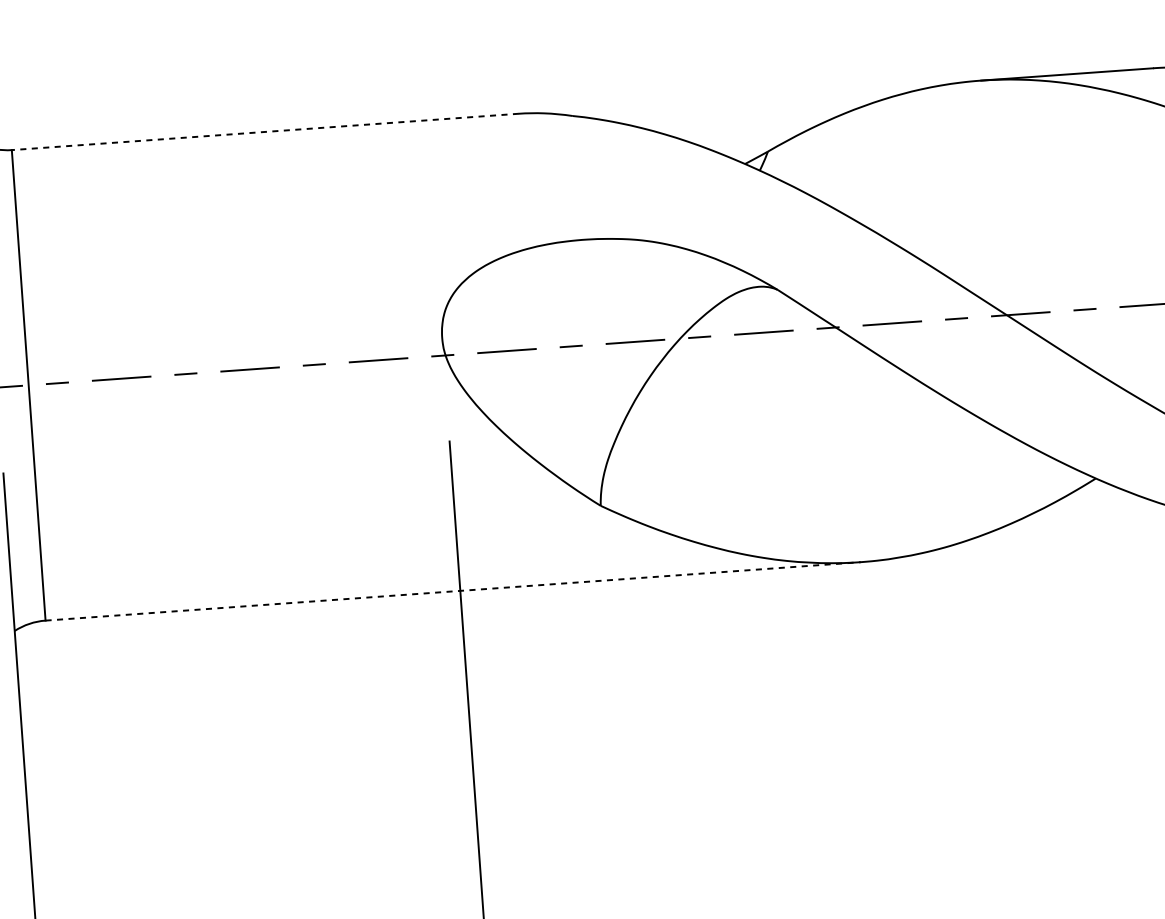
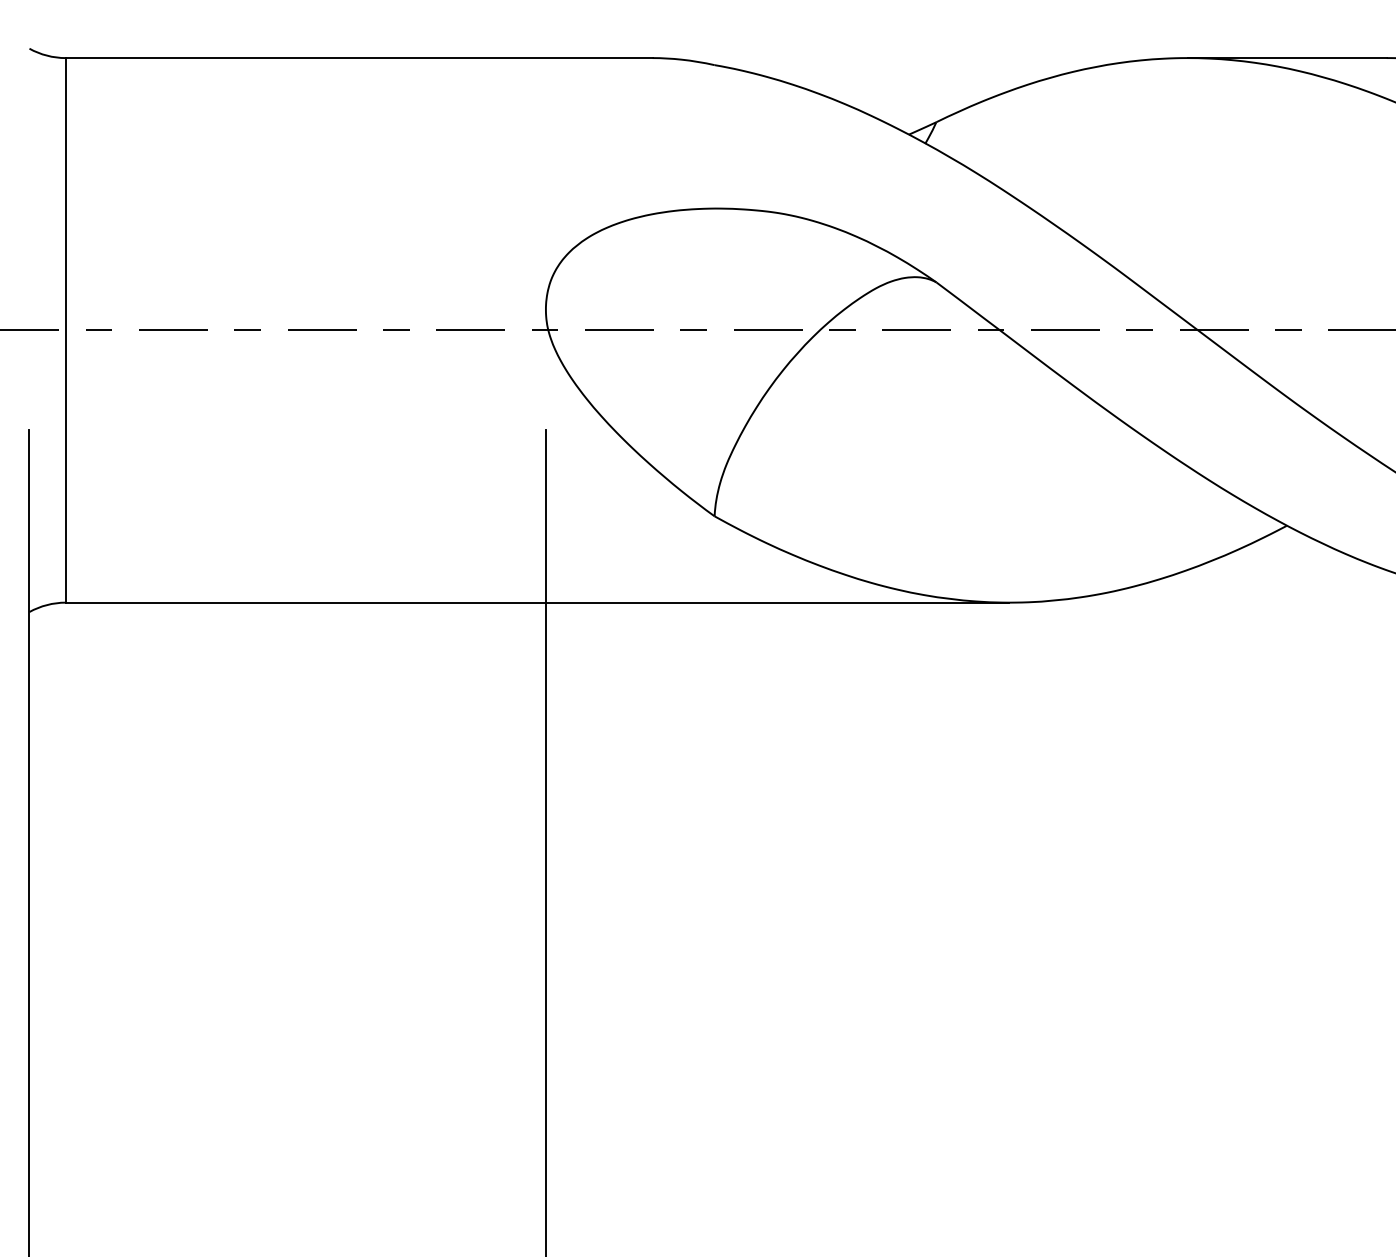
line: (264, 132) -> (358, 58), dashed -> solid
line: (453, 591) -> (537, 602), dashed -> solid

